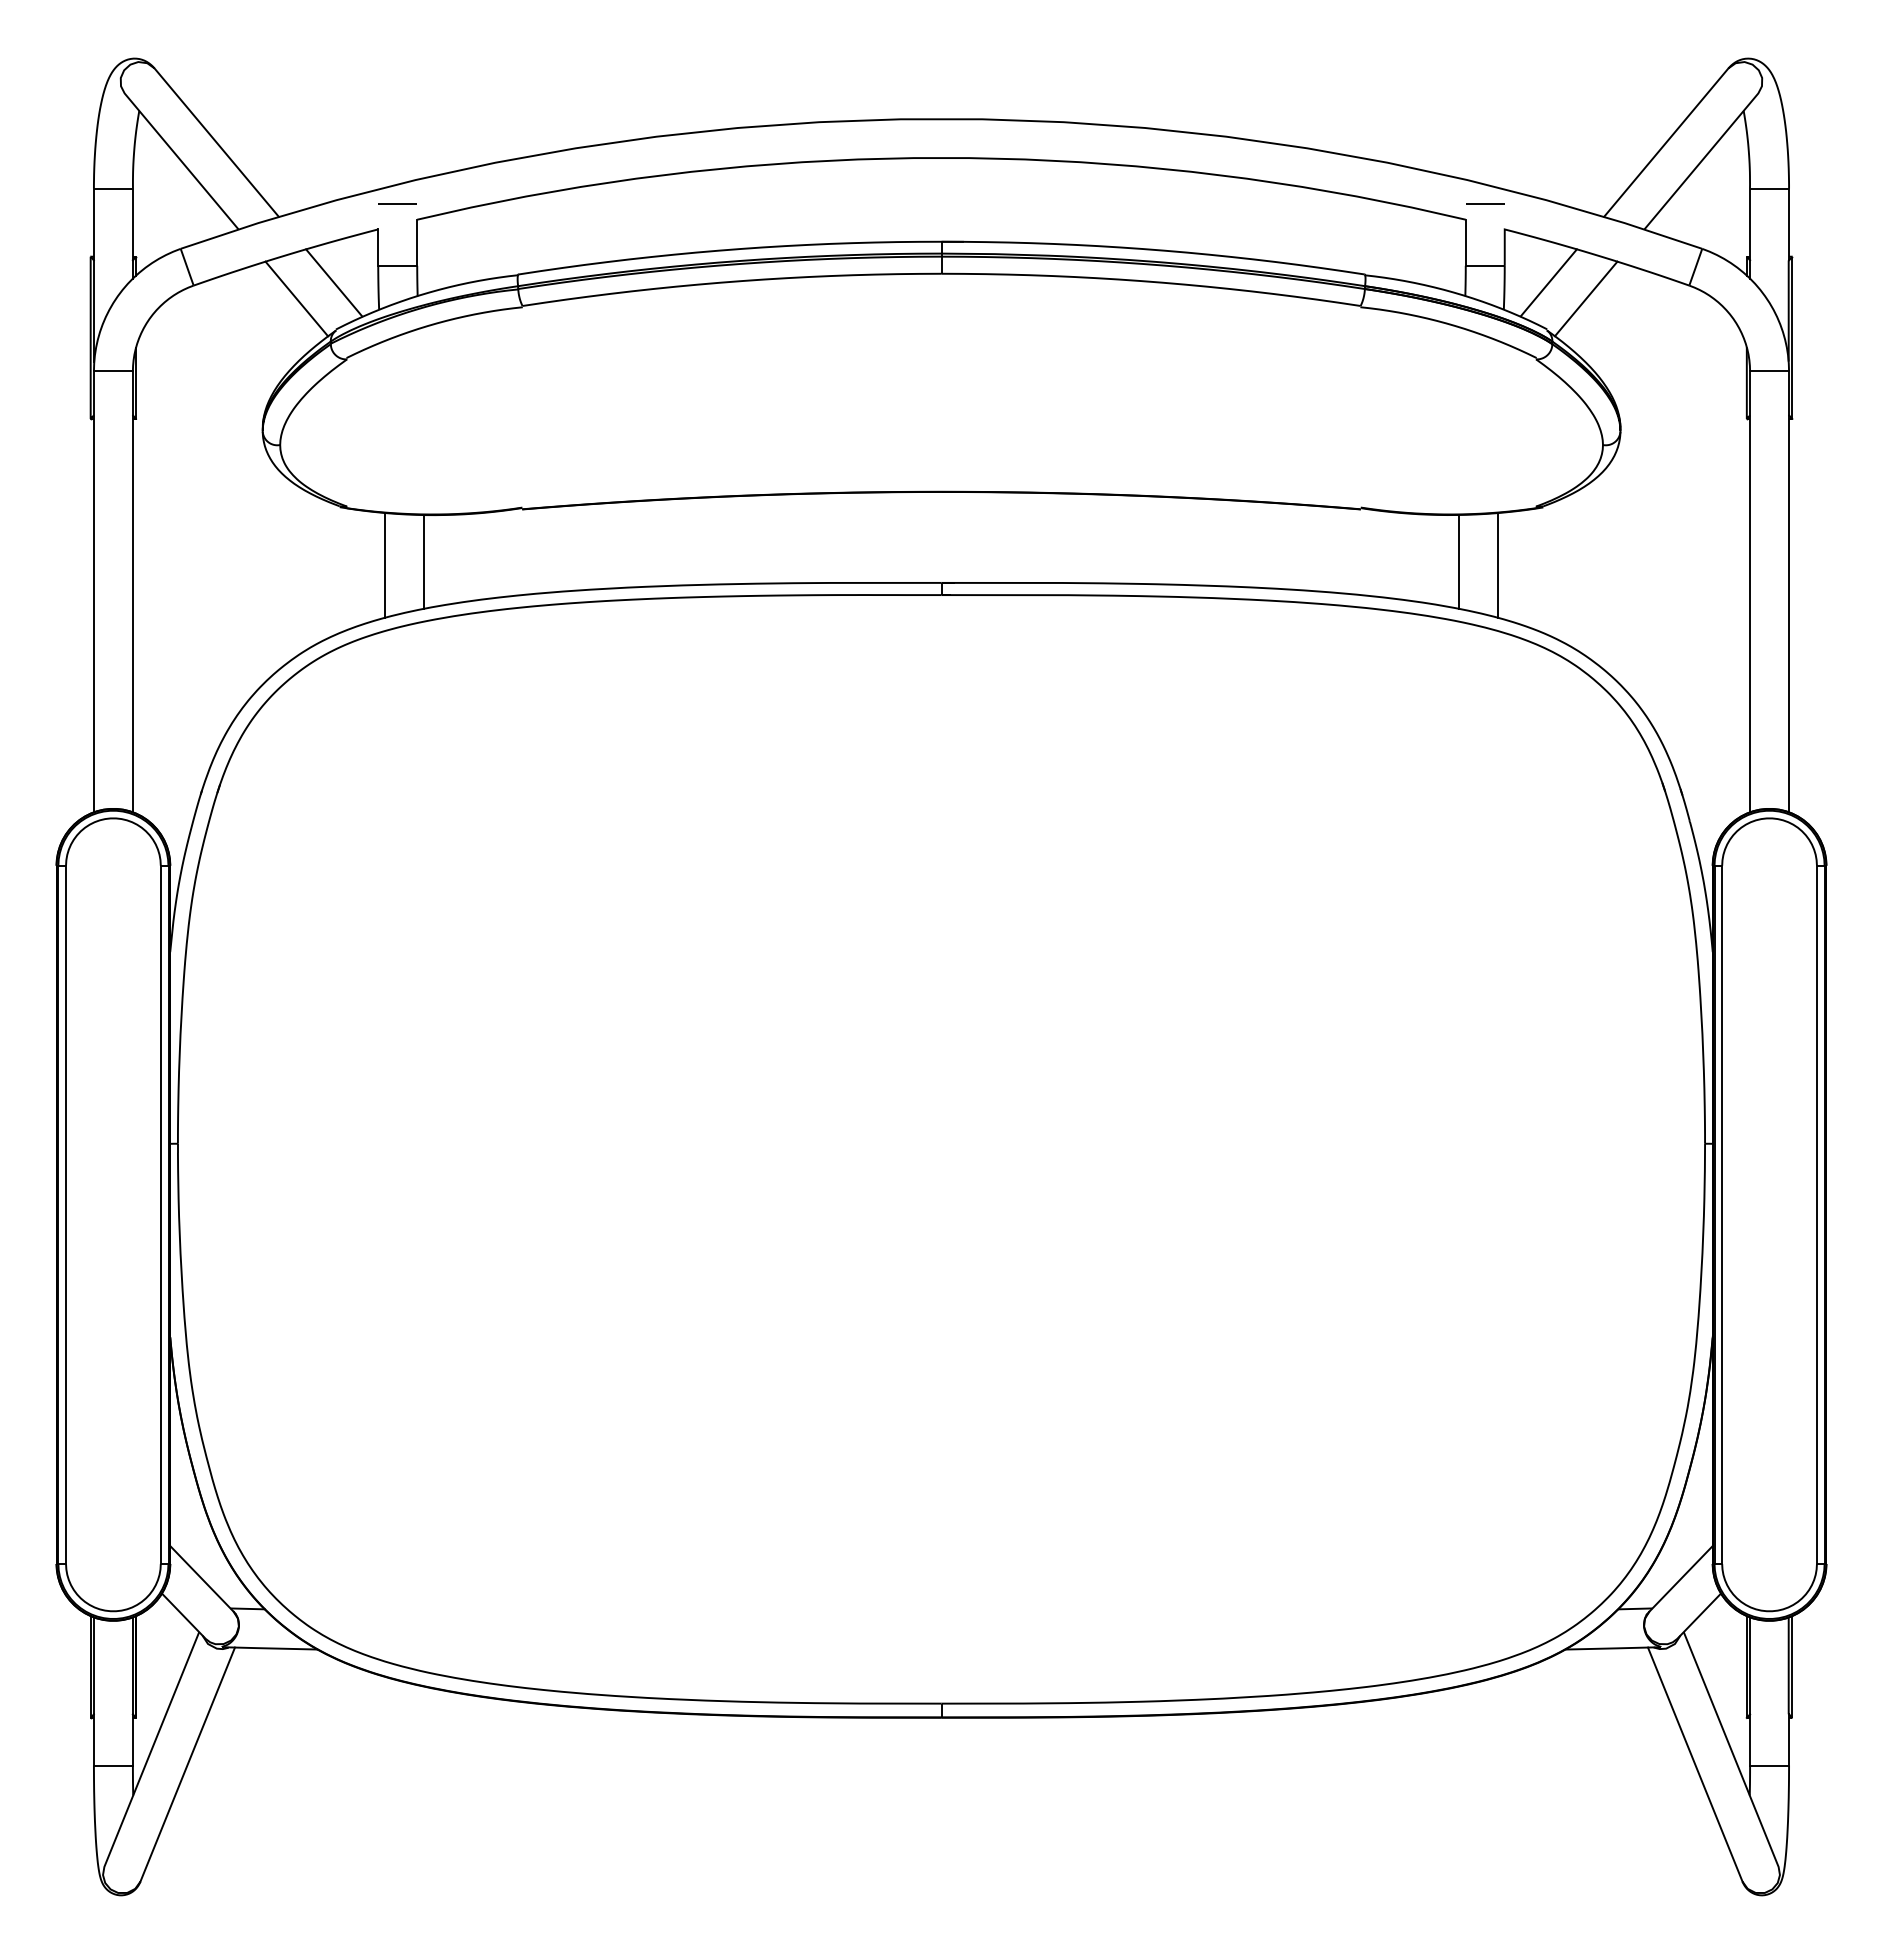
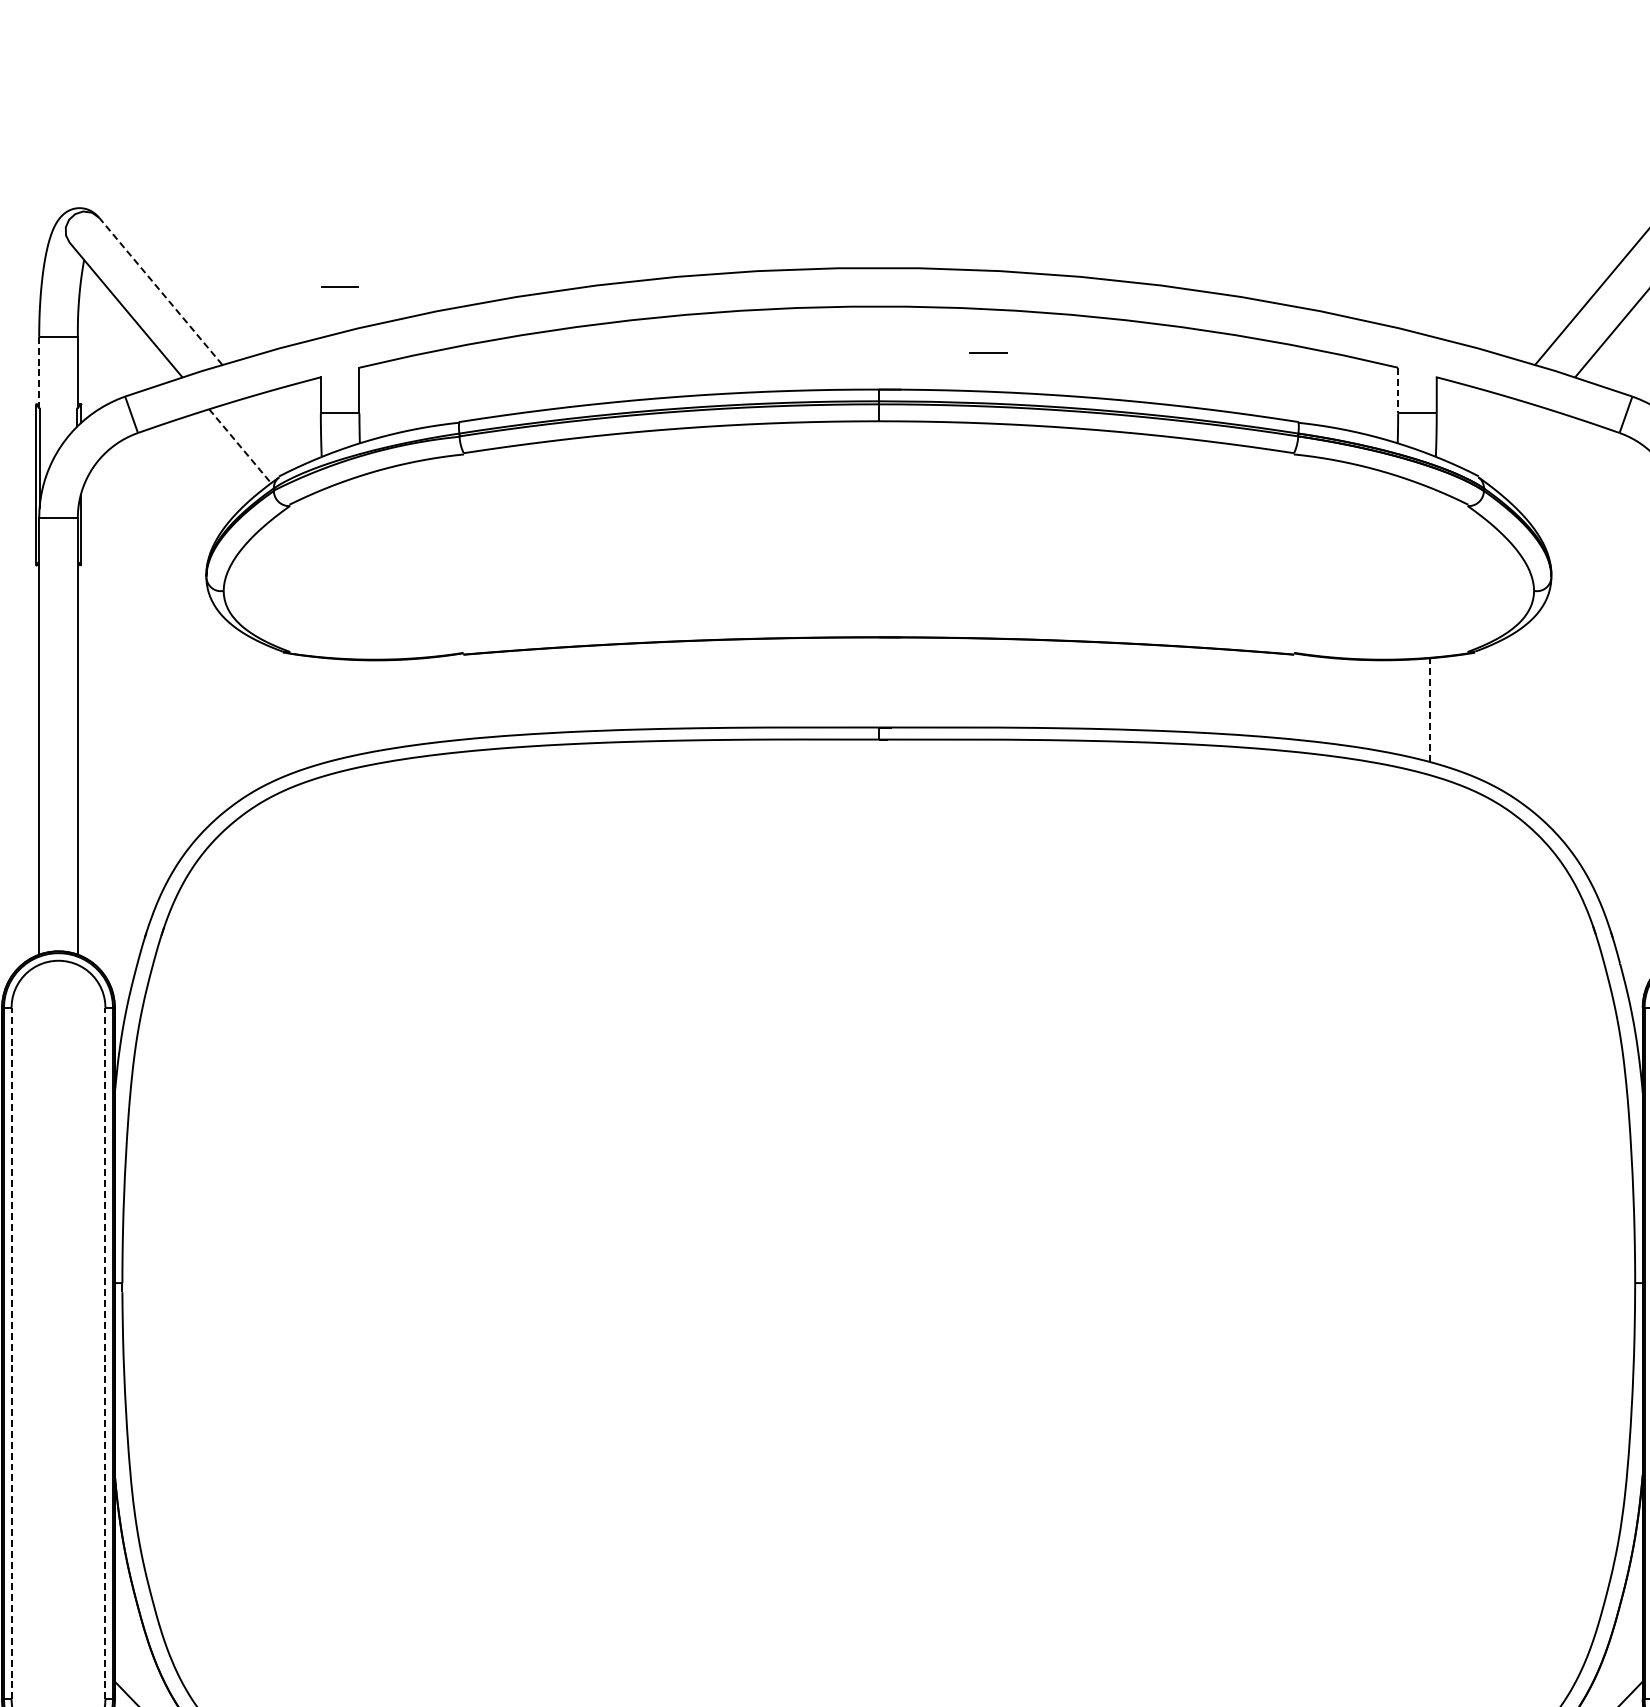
line: (216, 142) -> (160, 291), solid -> dashed
line: (397, 203) -> (339, 286), moved
line: (1485, 203) -> (988, 351), moved
line: (93, 224) -> (38, 372), solid -> dashed
line: (1465, 243) -> (1397, 391), solid -> dashed
line: (334, 282) -> (277, 429), removed
line: (1548, 282) -> (1480, 429), removed
line: (1585, 298) -> (1516, 445), removed
line: (296, 299) -> (239, 446), solid -> dashed
line: (424, 561) -> (366, 706), removed
line: (1458, 561) -> (1390, 706), removed
line: (385, 565) -> (328, 710), removed
line: (1497, 565) -> (1429, 710), solid -> dashed
line: (66, 1214) -> (12, 1353), solid -> dashed
line: (160, 1214) -> (105, 1353), solid -> dashed

